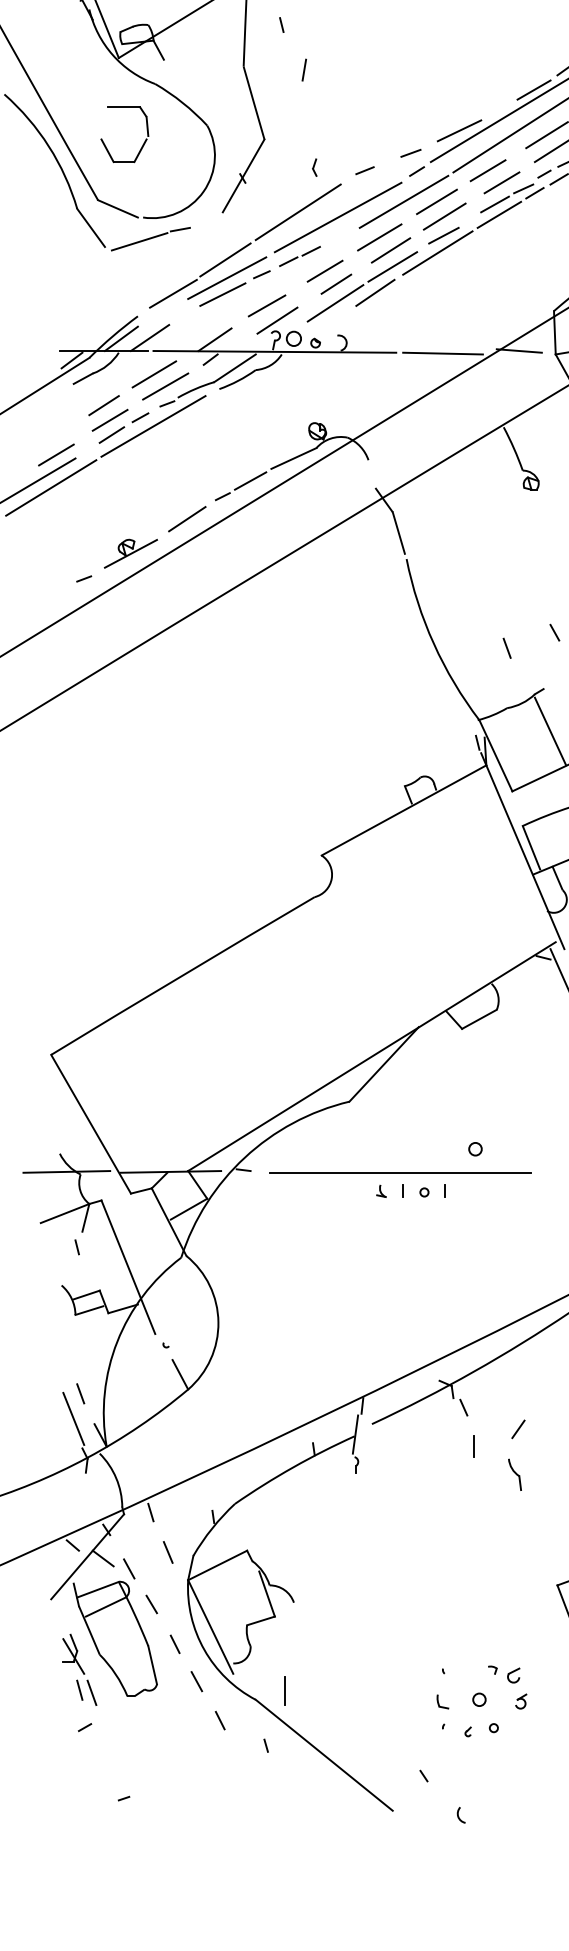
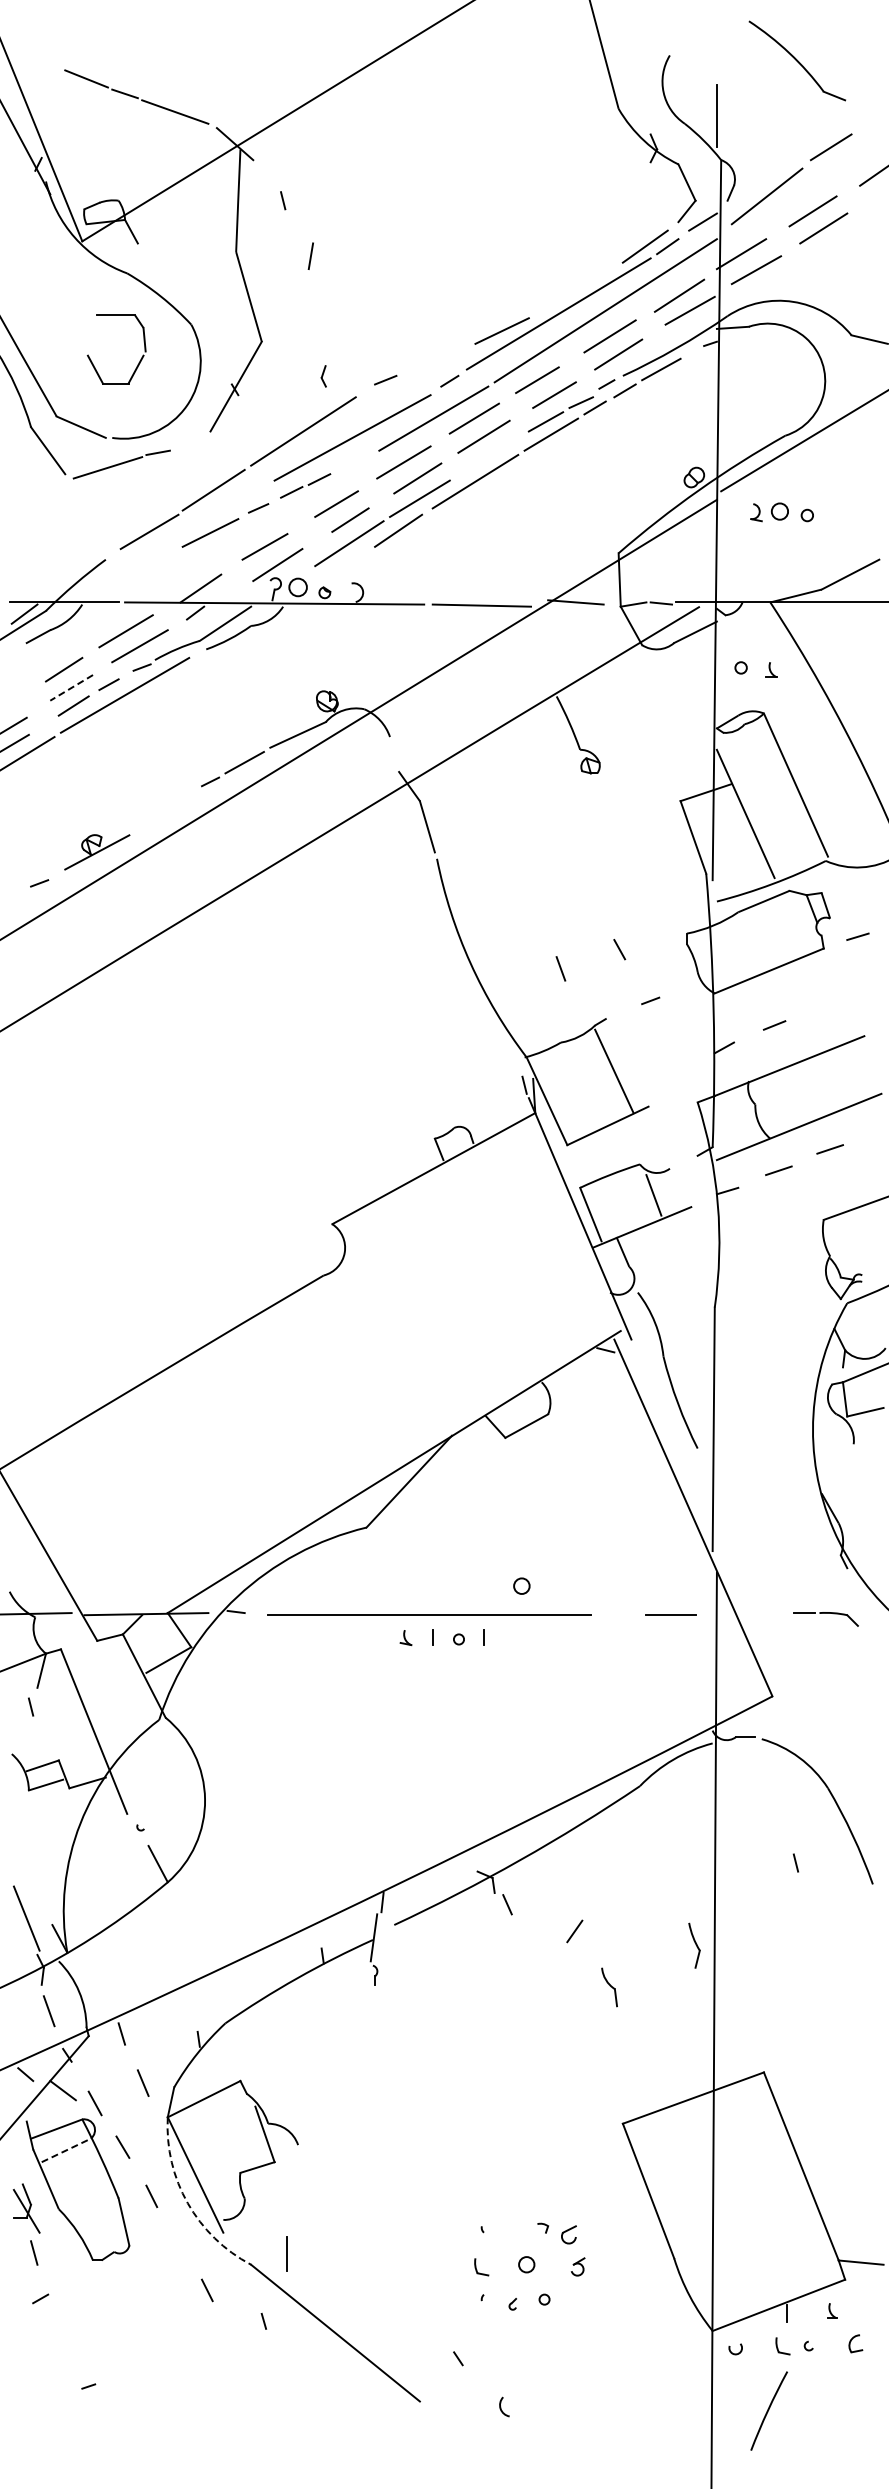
line: (533, 89) -> (593, 280), removed
part: (143, 143) -> (139, 360), moved
line: (411, 153) -> (442, 358), removed
line: (443, 235) -> (482, 459), removed
line: (226, 278) -> (215, 512), removed
line: (121, 338) -> (85, 587), removed
line: (149, 338) -> (120, 586), removed
line: (110, 420) -> (71, 687), solid -> dashed
line: (187, 519) -> (166, 809), removed
line: (80, 1393) -> (35, 1887), removed
line: (474, 1446) -> (520, 1952), removed
part: (514, 1474) -> (609, 1987), moved
line: (106, 1607) -> (66, 2150), solid -> dashed
arc: (204, 1650) -> (187, 2203), solid -> dashed
line: (196, 1681) -> (178, 2242), removed
line: (92, 1693) -> (49, 2011), moved

